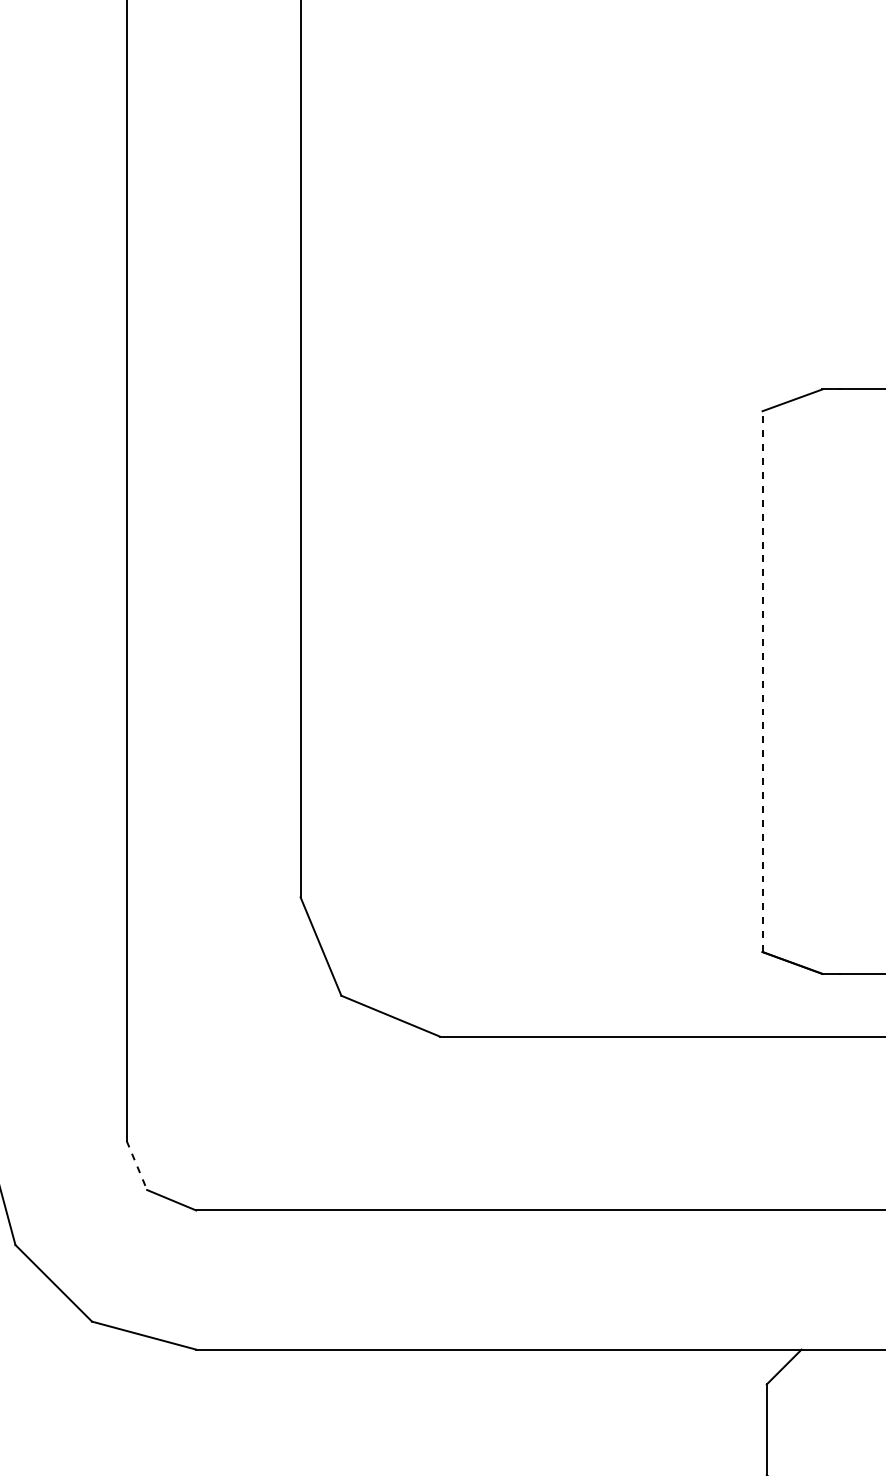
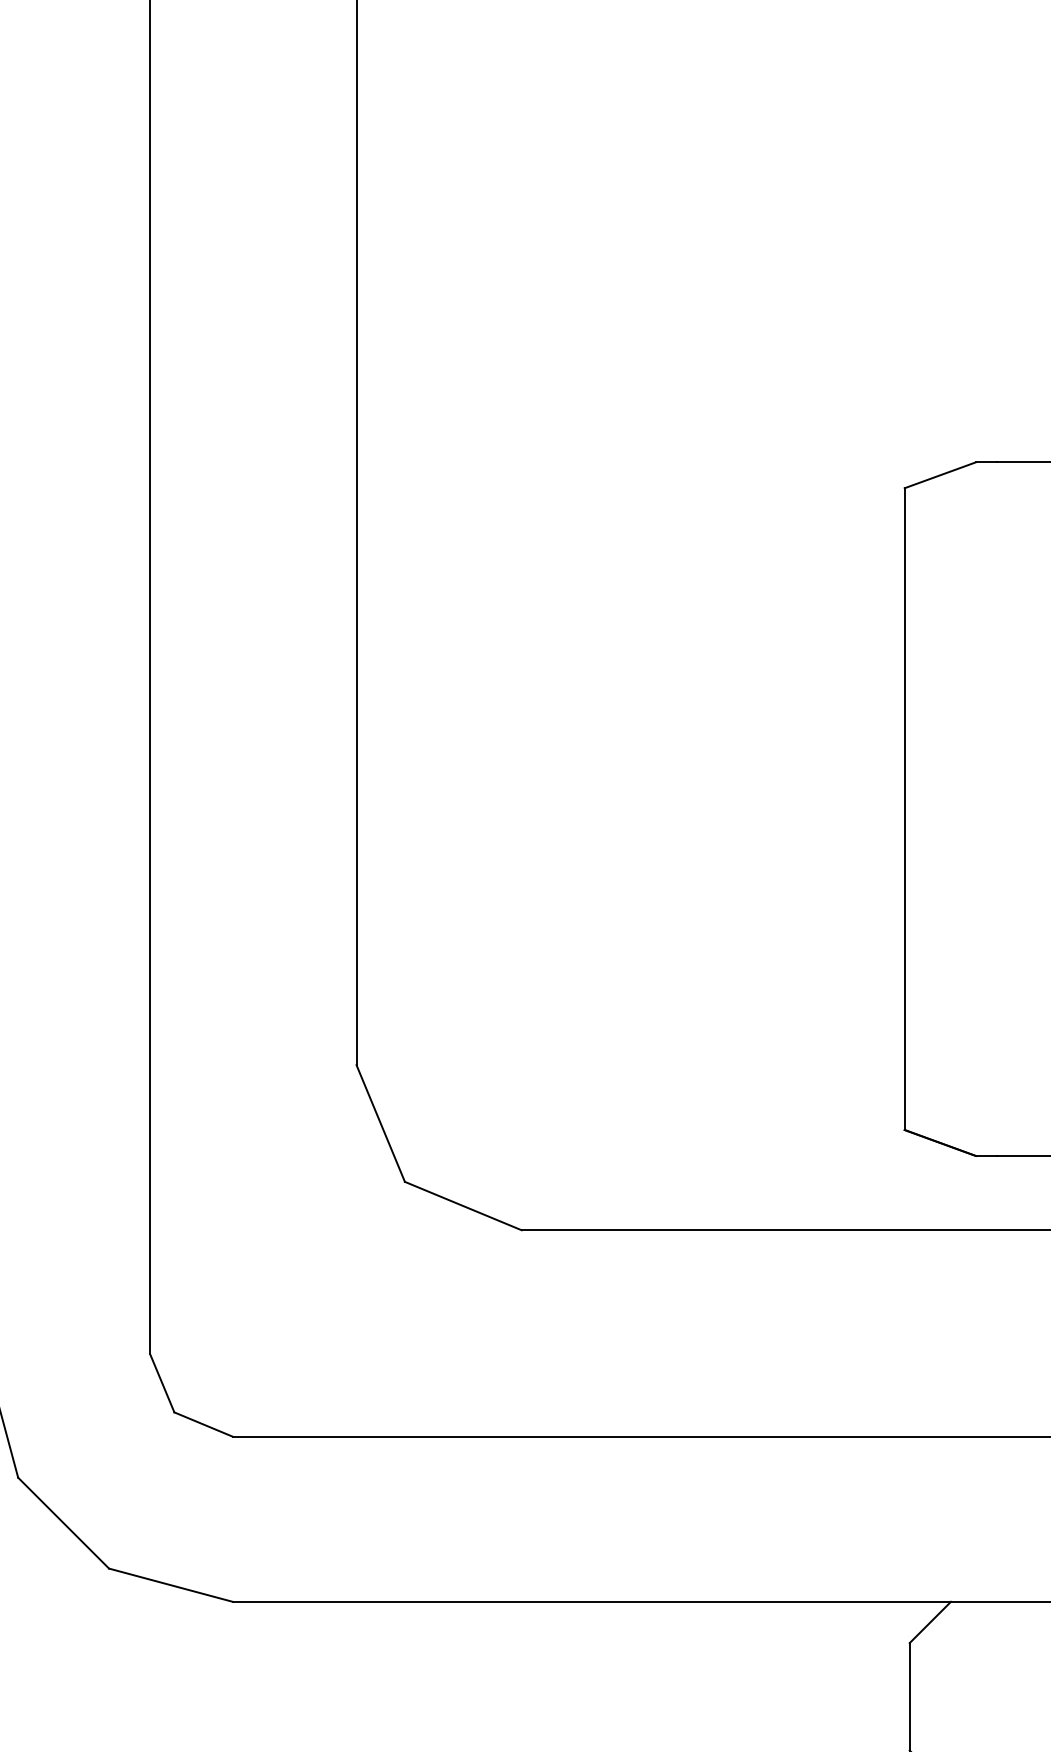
line: (762, 681) -> (904, 809), dashed -> solid
line: (137, 1165) -> (162, 1383), dashed -> solid

